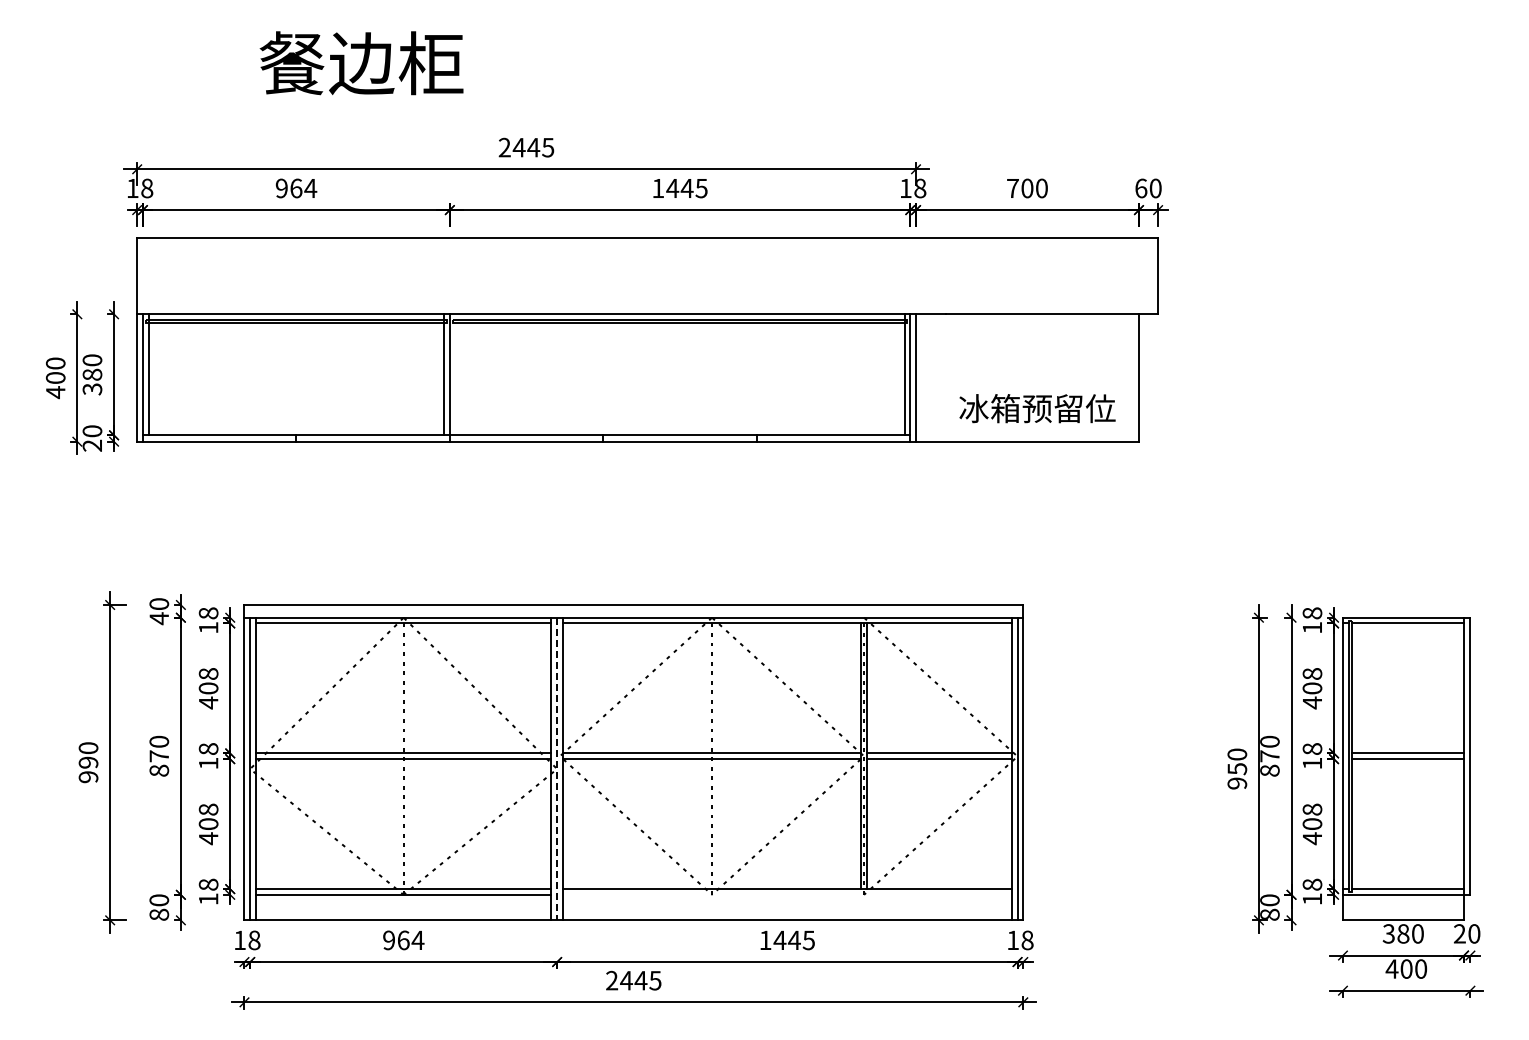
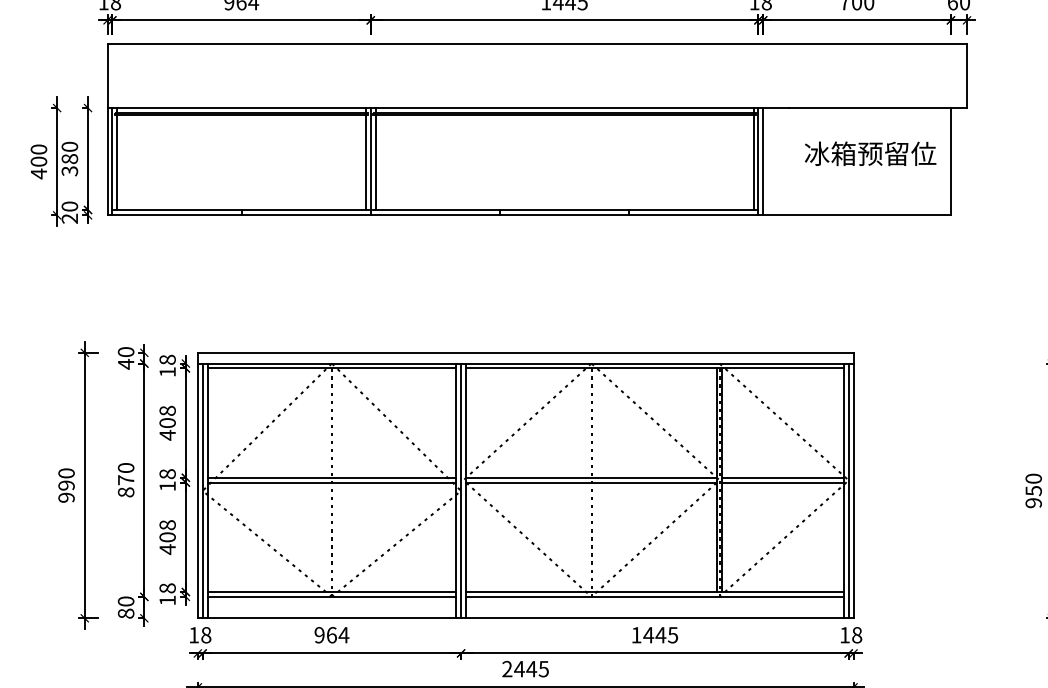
line: (455, 374) -> (375, 158), added
text: (1037, 408) -> (870, 153), moved
line: (557, 769) -> (461, 491), dashed -> solid
line: (786, 894) -> (654, 596), added

